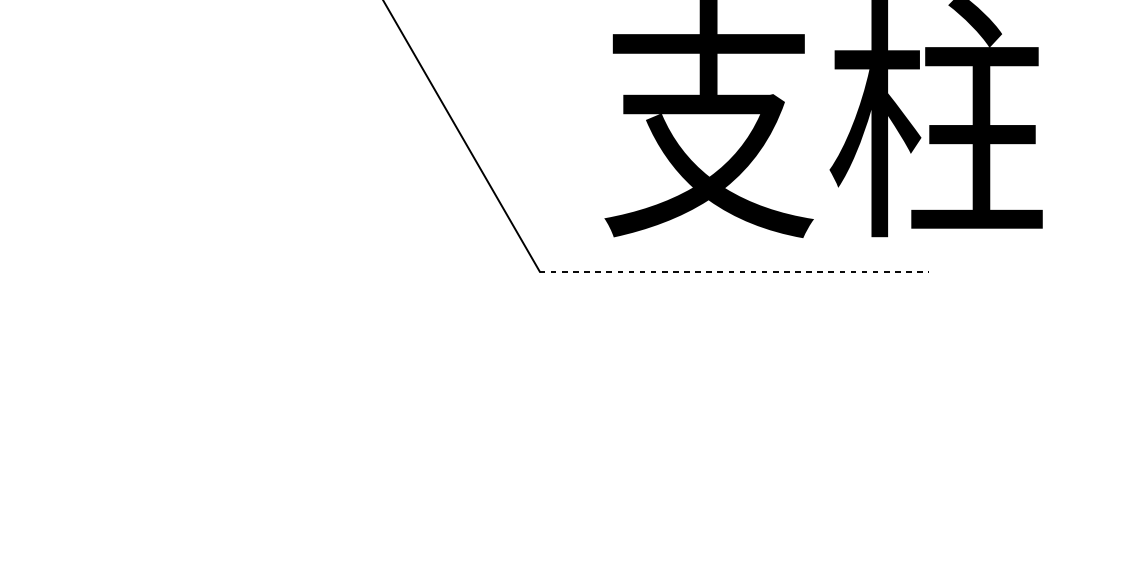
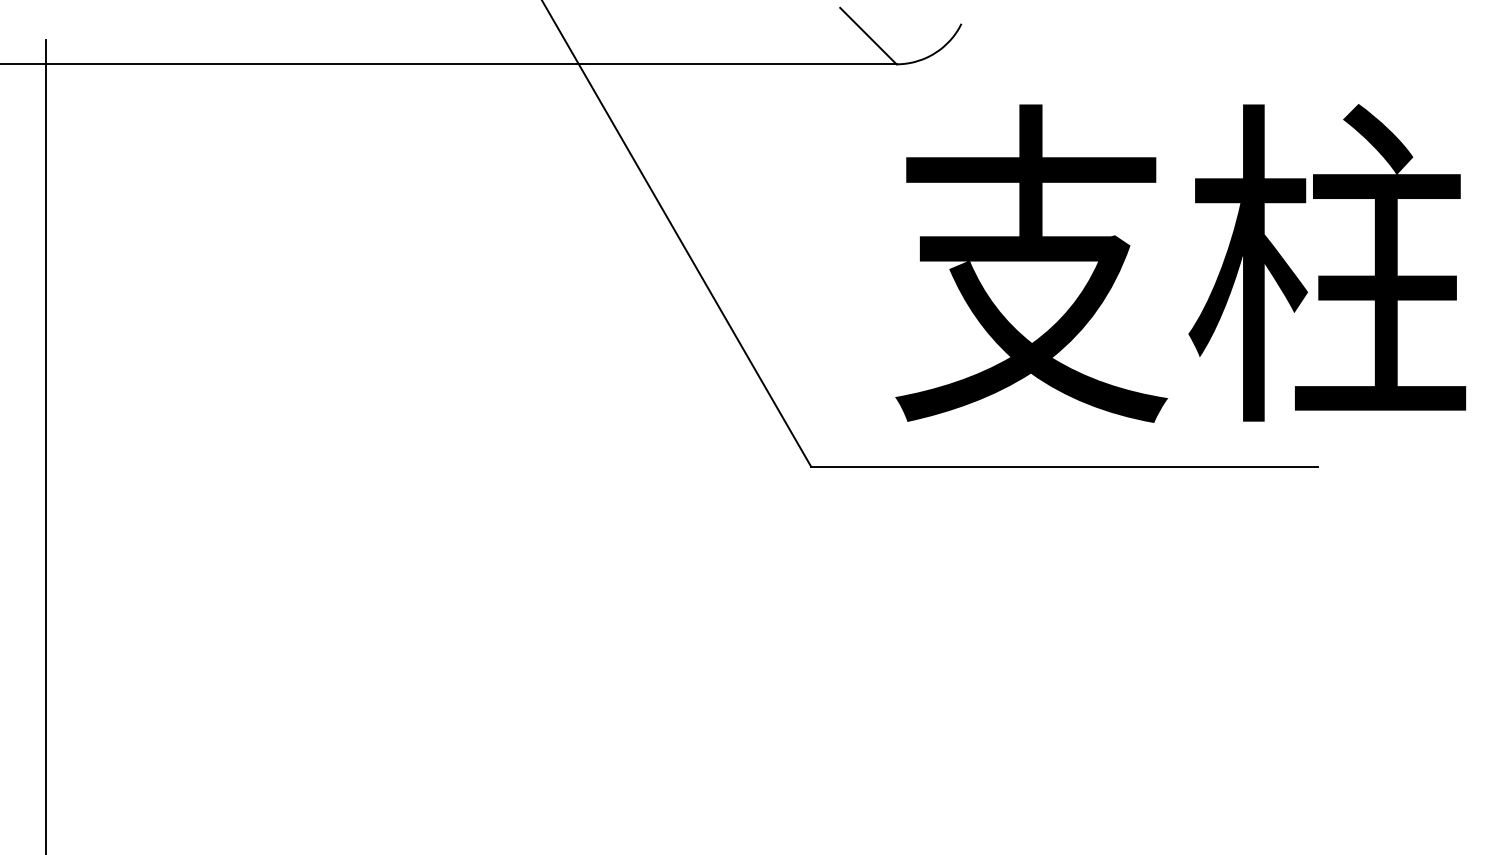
line: (734, 271) -> (1064, 466), dashed -> solid

